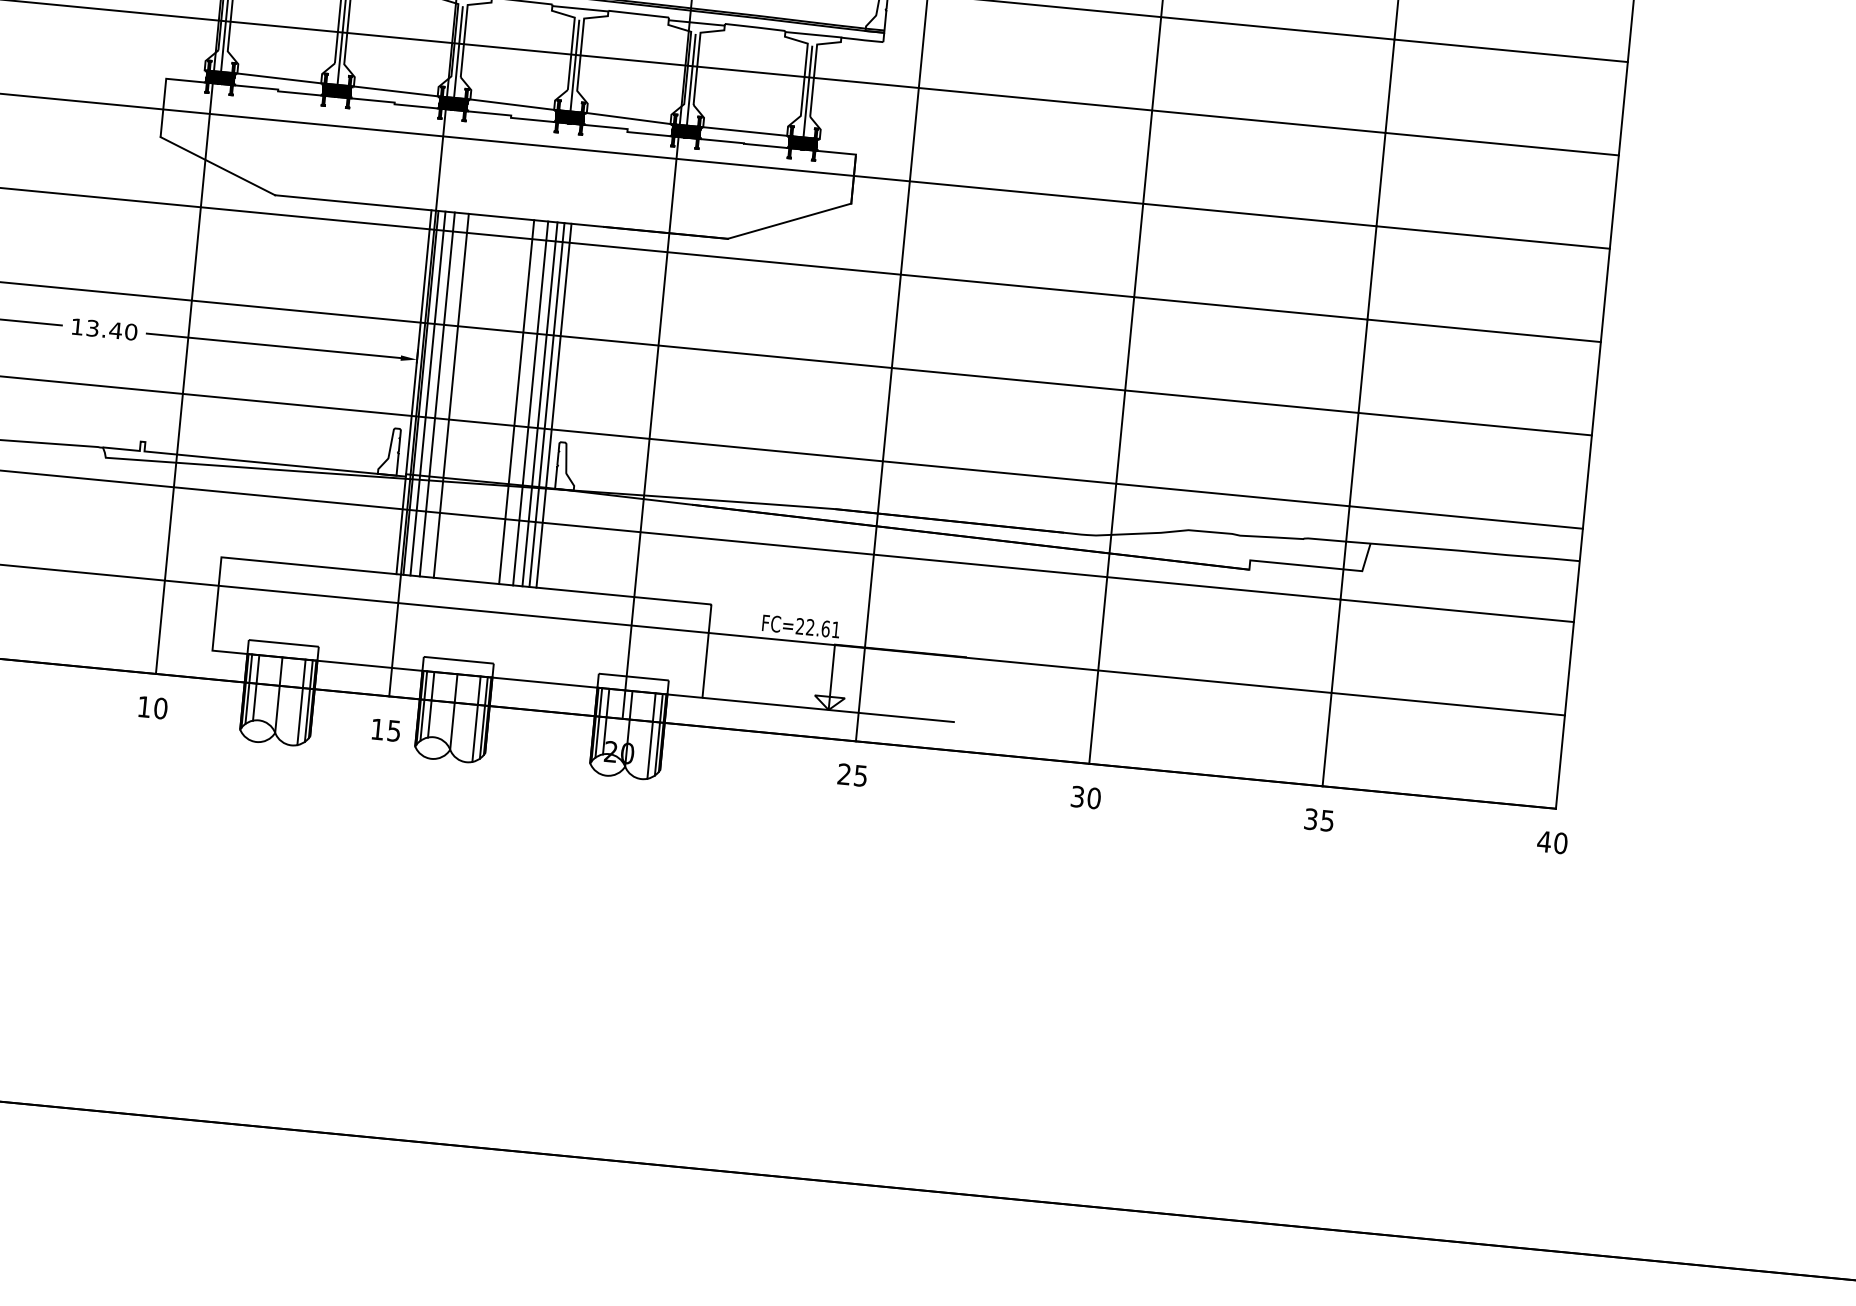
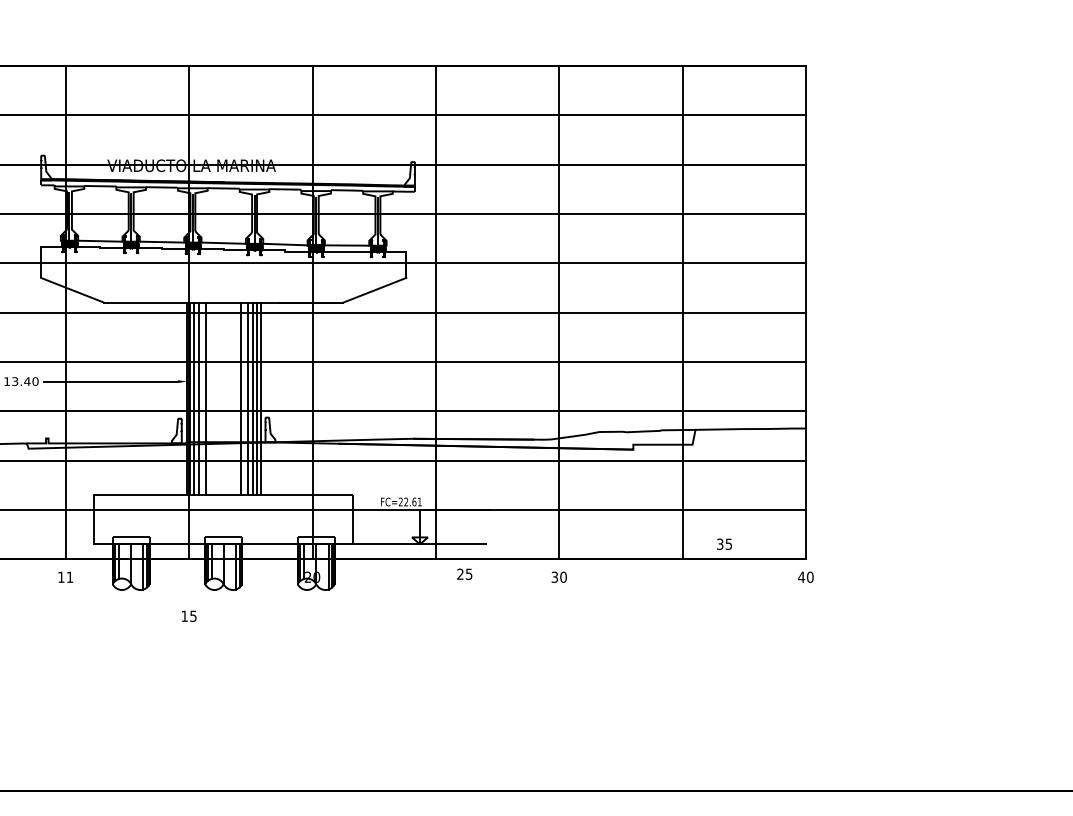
text: (159, 706) -> (69, 576), 10 -> 11
text: (386, 728) -> (189, 615), moved
text: (852, 773) -> (464, 573), moved
text: (1319, 818) -> (724, 543), moved

